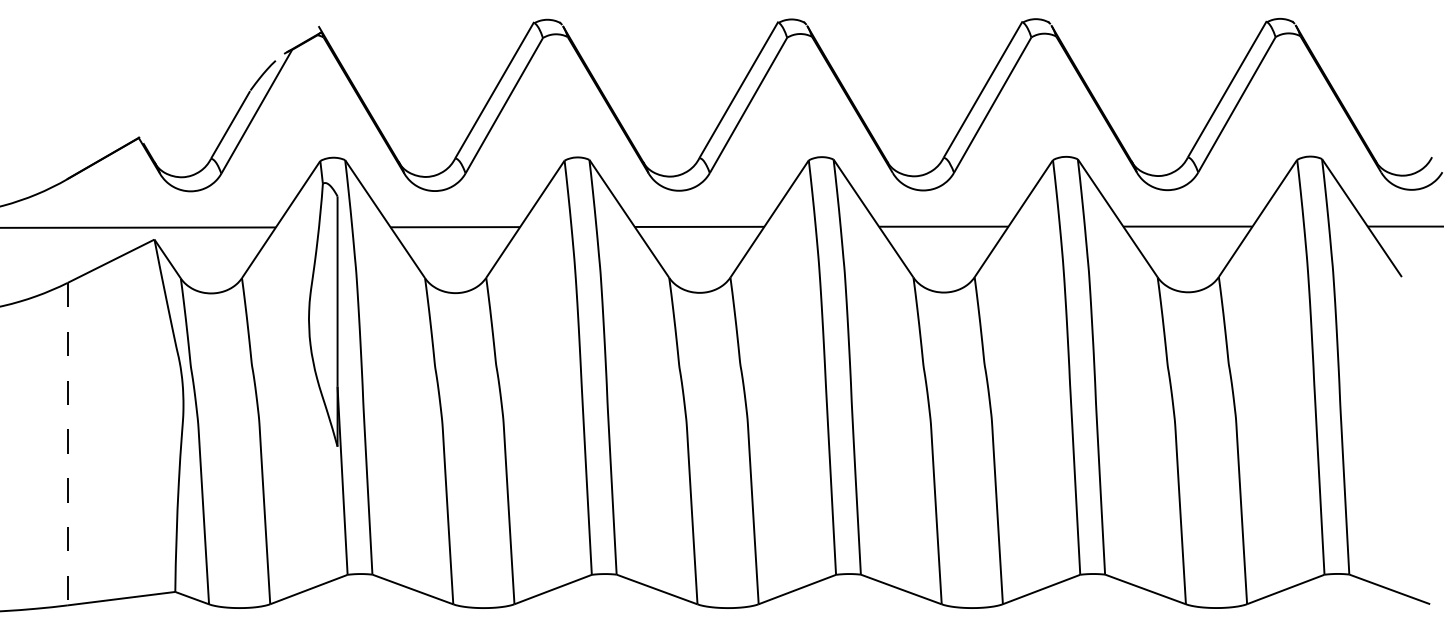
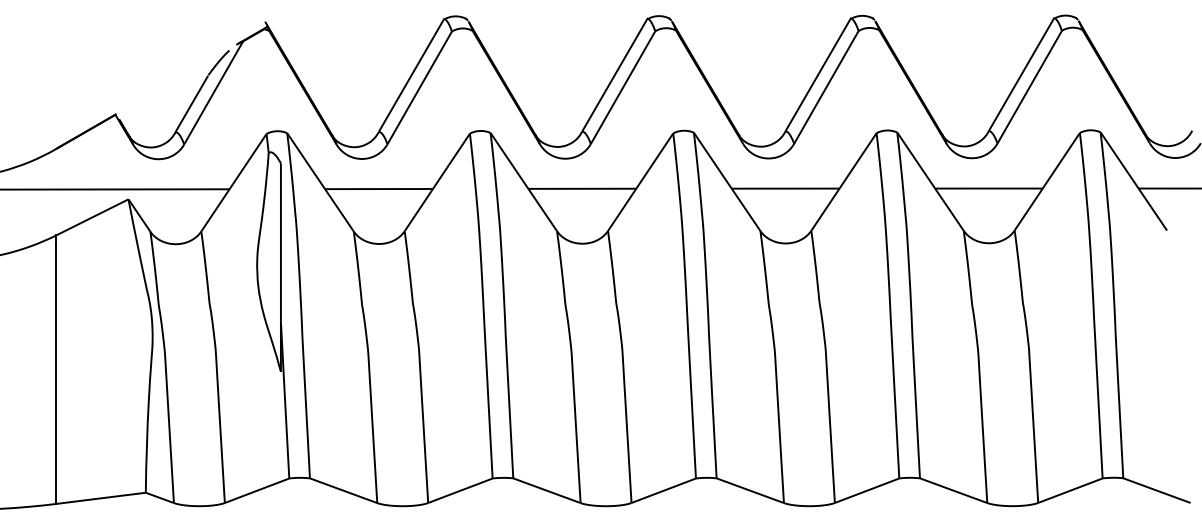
line: (67, 444) -> (56, 369), dashed -> solid

